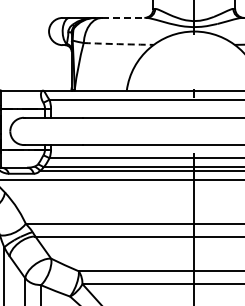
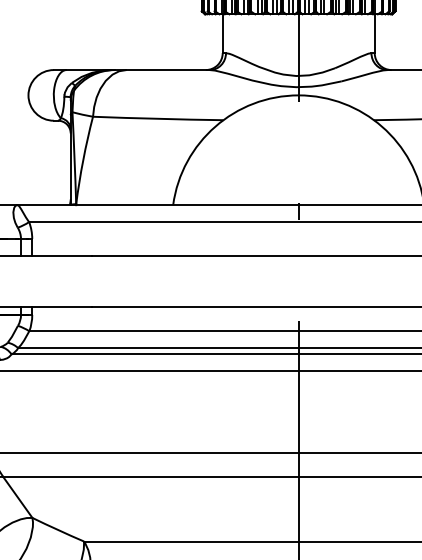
line: (124, 17) -> (168, 69), dashed -> solid
arc: (118, 44) -> (157, 119), dashed -> solid

